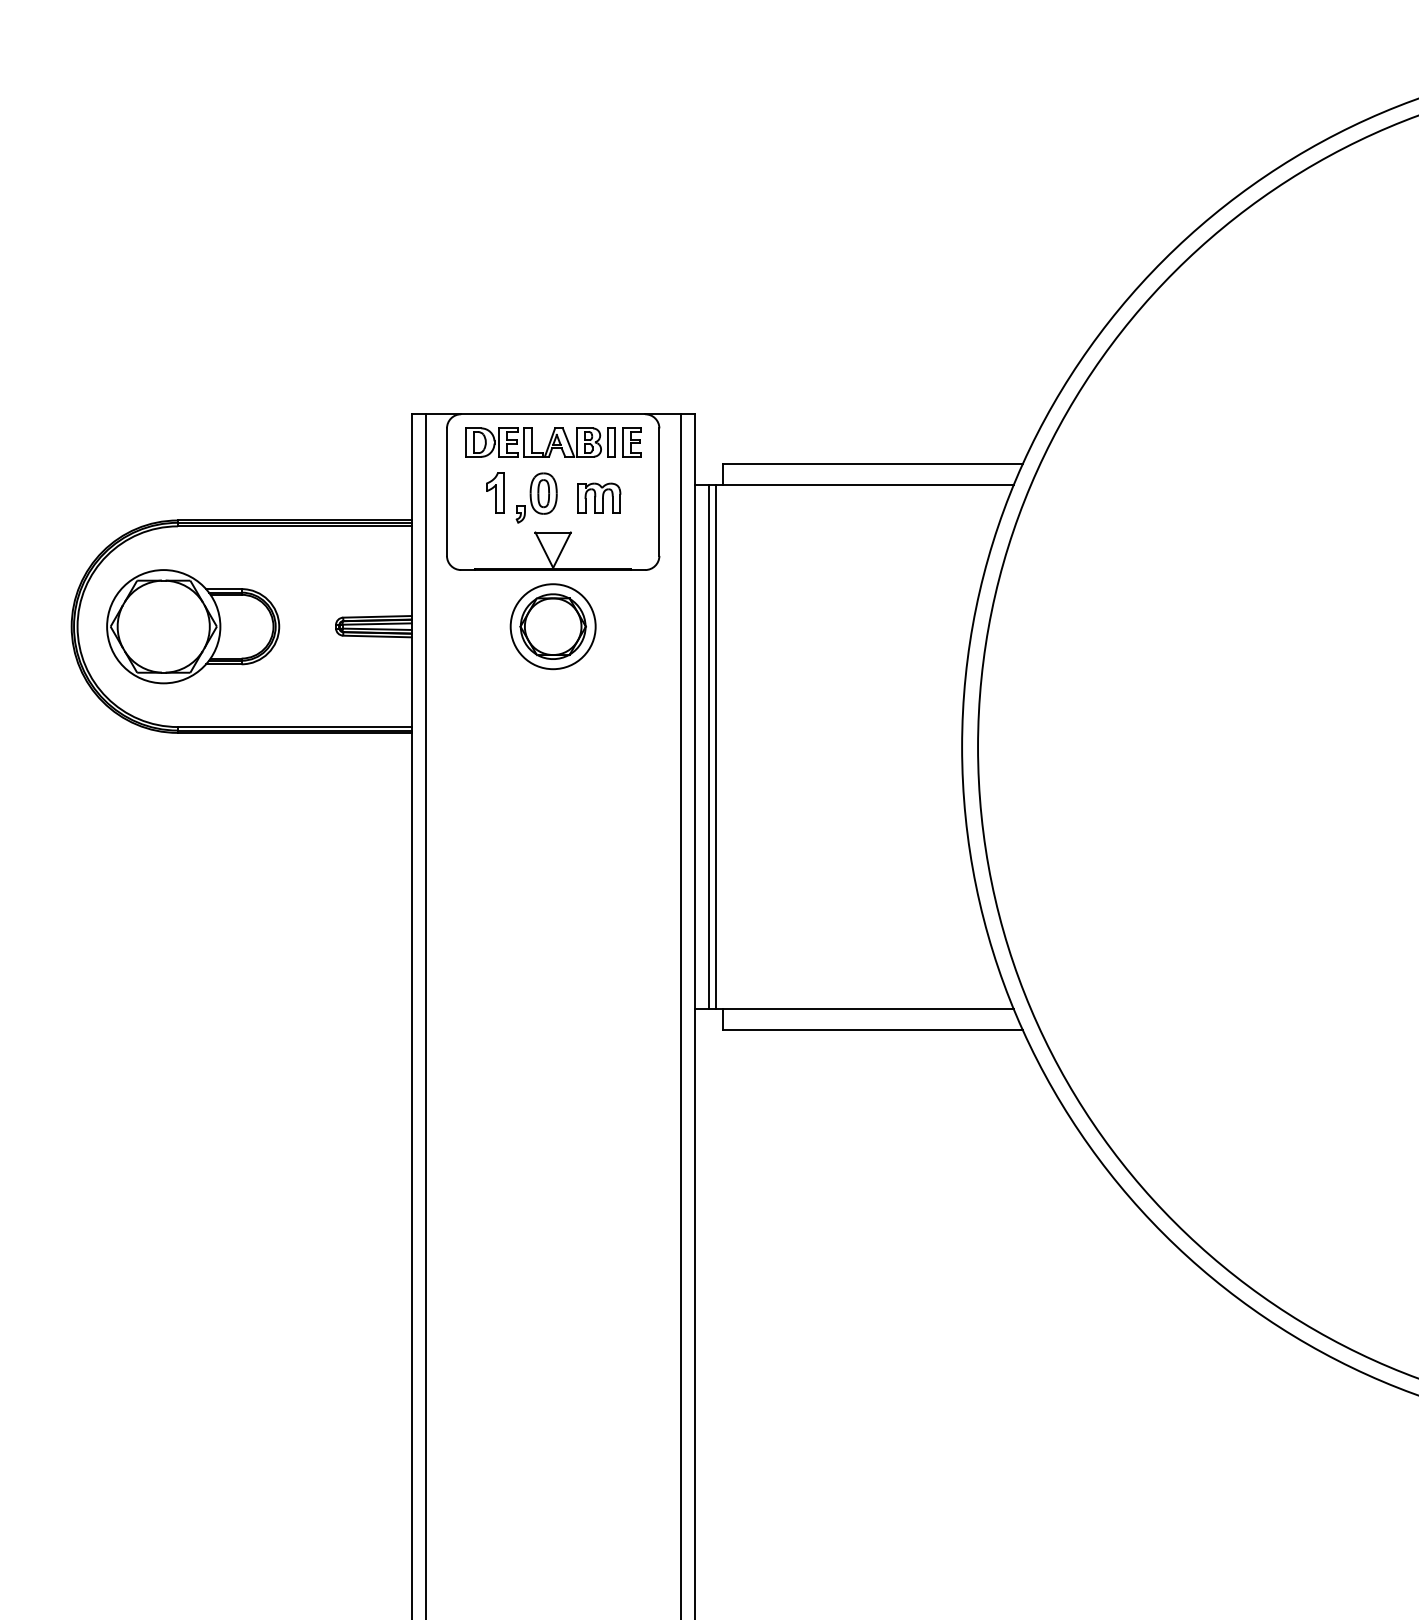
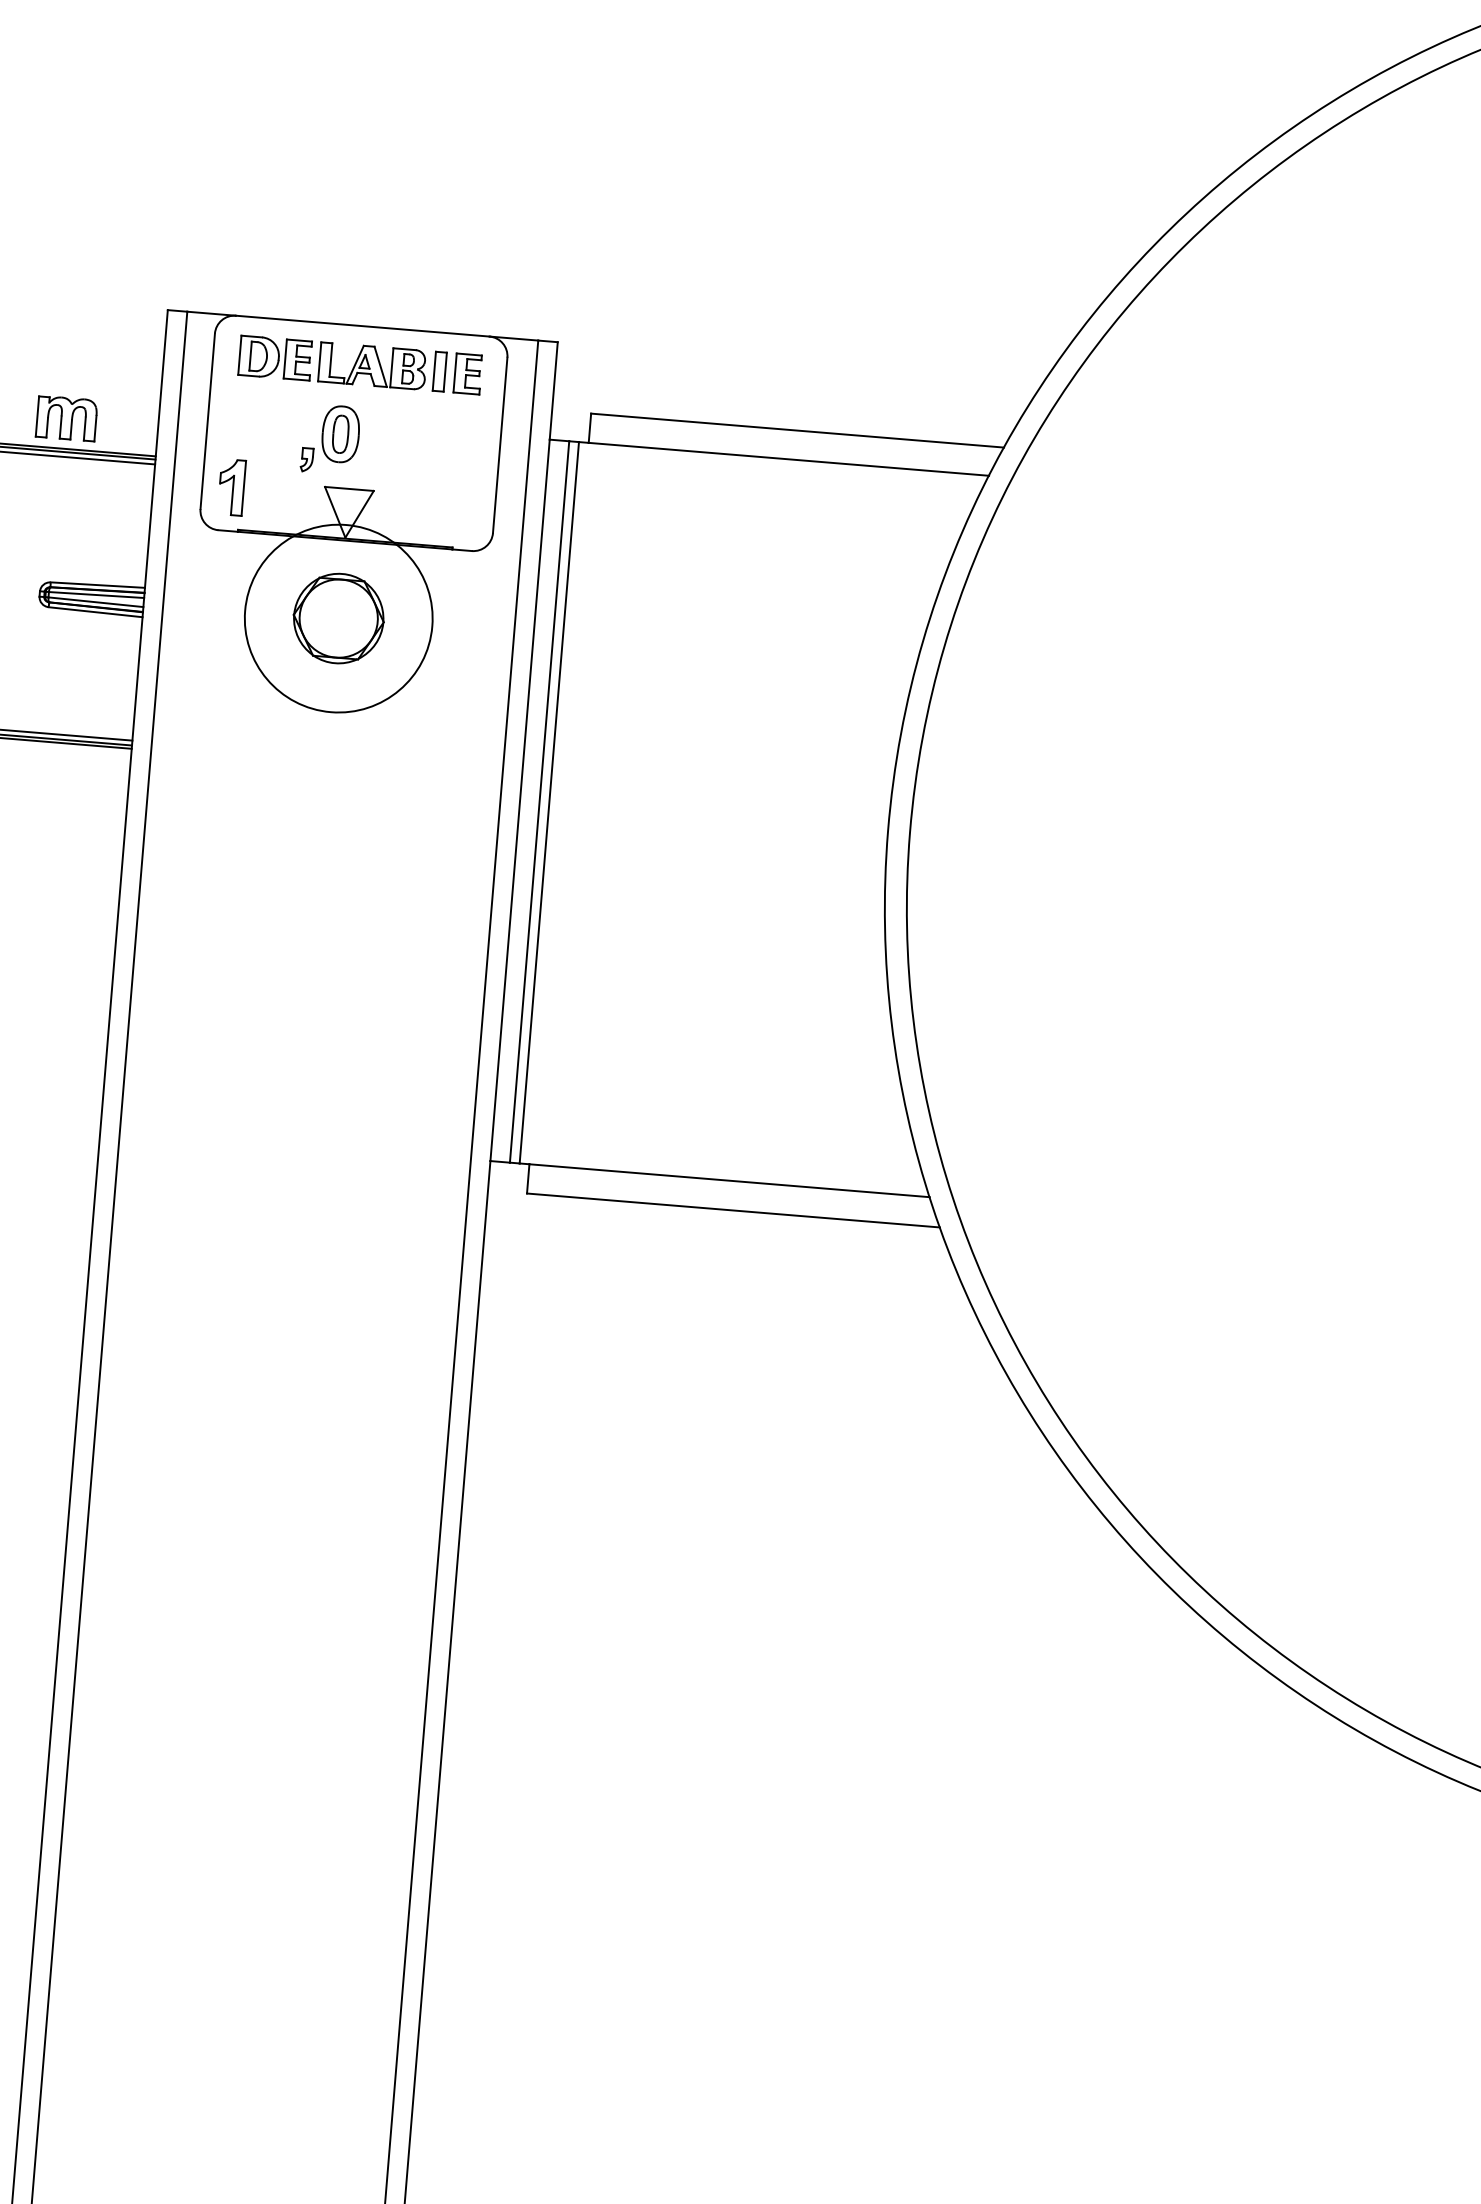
part: (495, 492) -> (232, 486), moved
part: (599, 497) -> (67, 417), moved
circle: (552, 626) -> (337, 618), size x1.6

